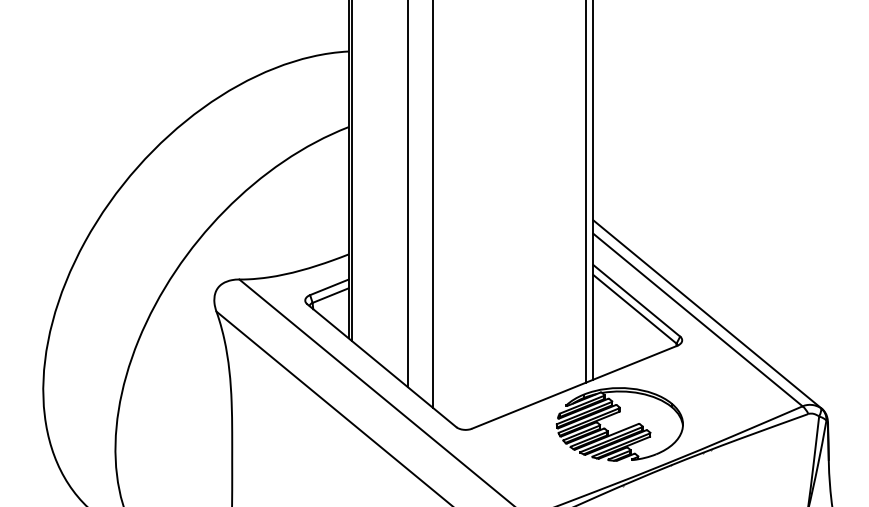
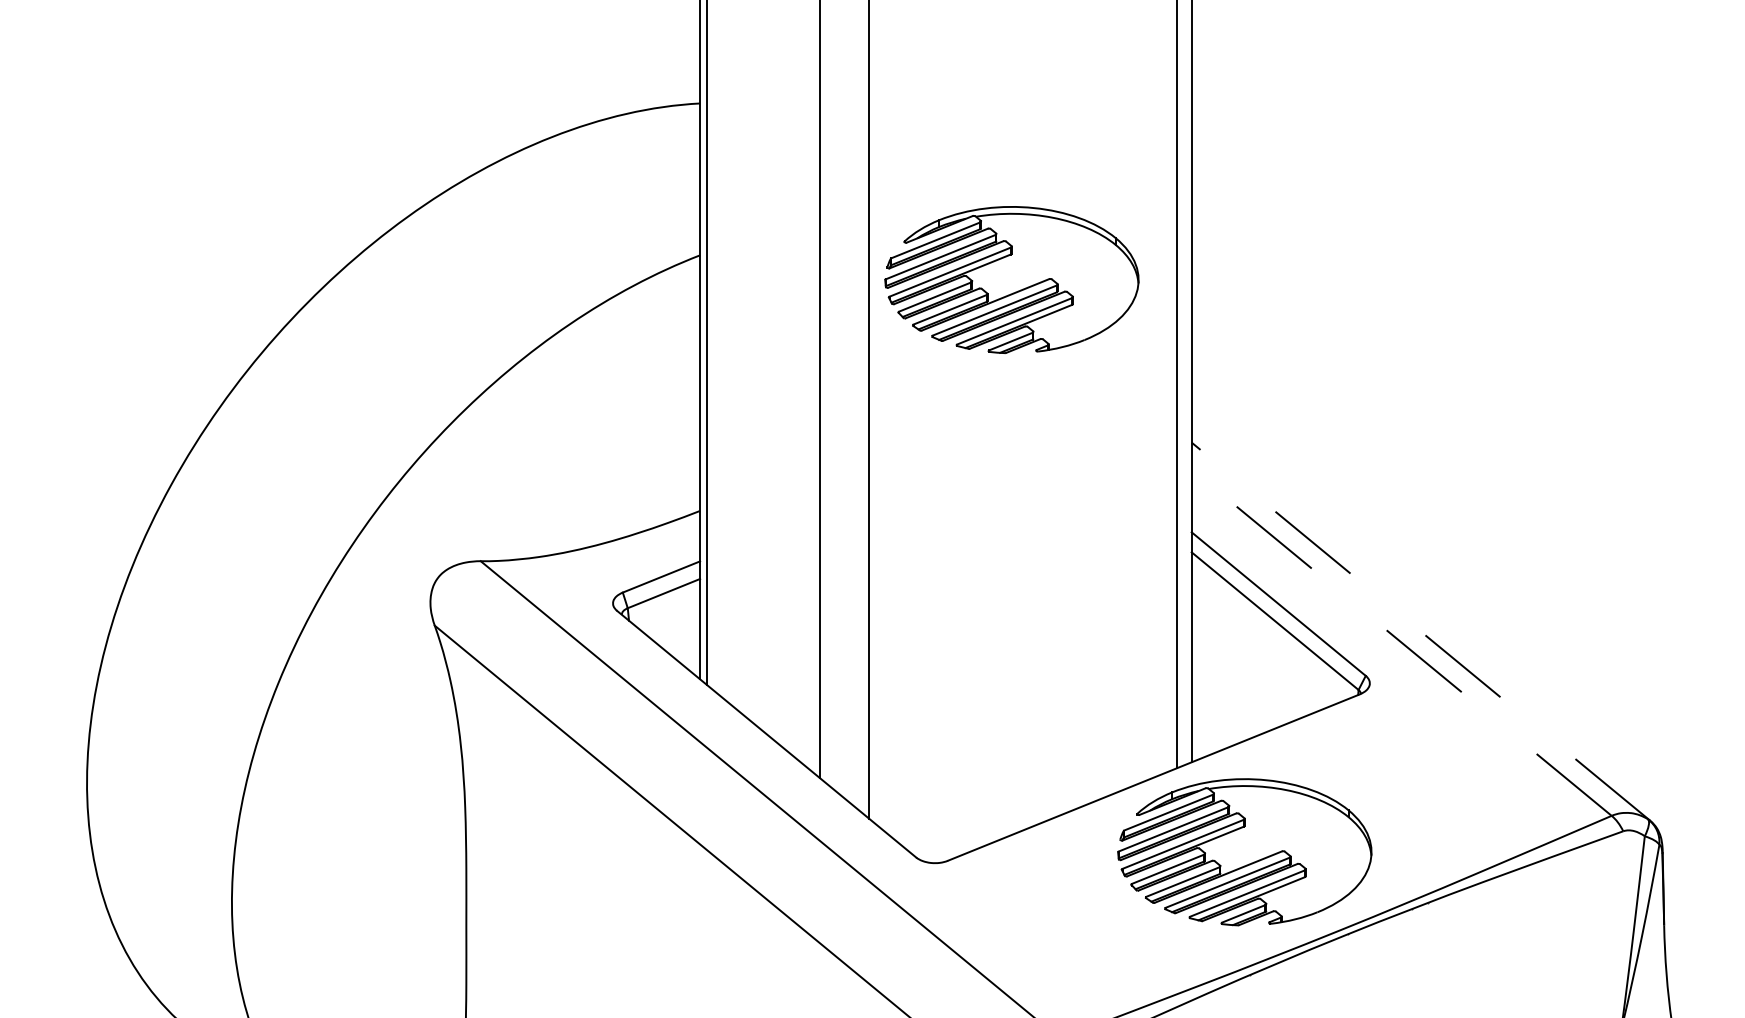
part: (503, 139) -> (1011, 280), added
line: (707, 314) -> (1420, 631), solid -> dashed
line: (698, 320) -> (1402, 643), solid -> dashed

